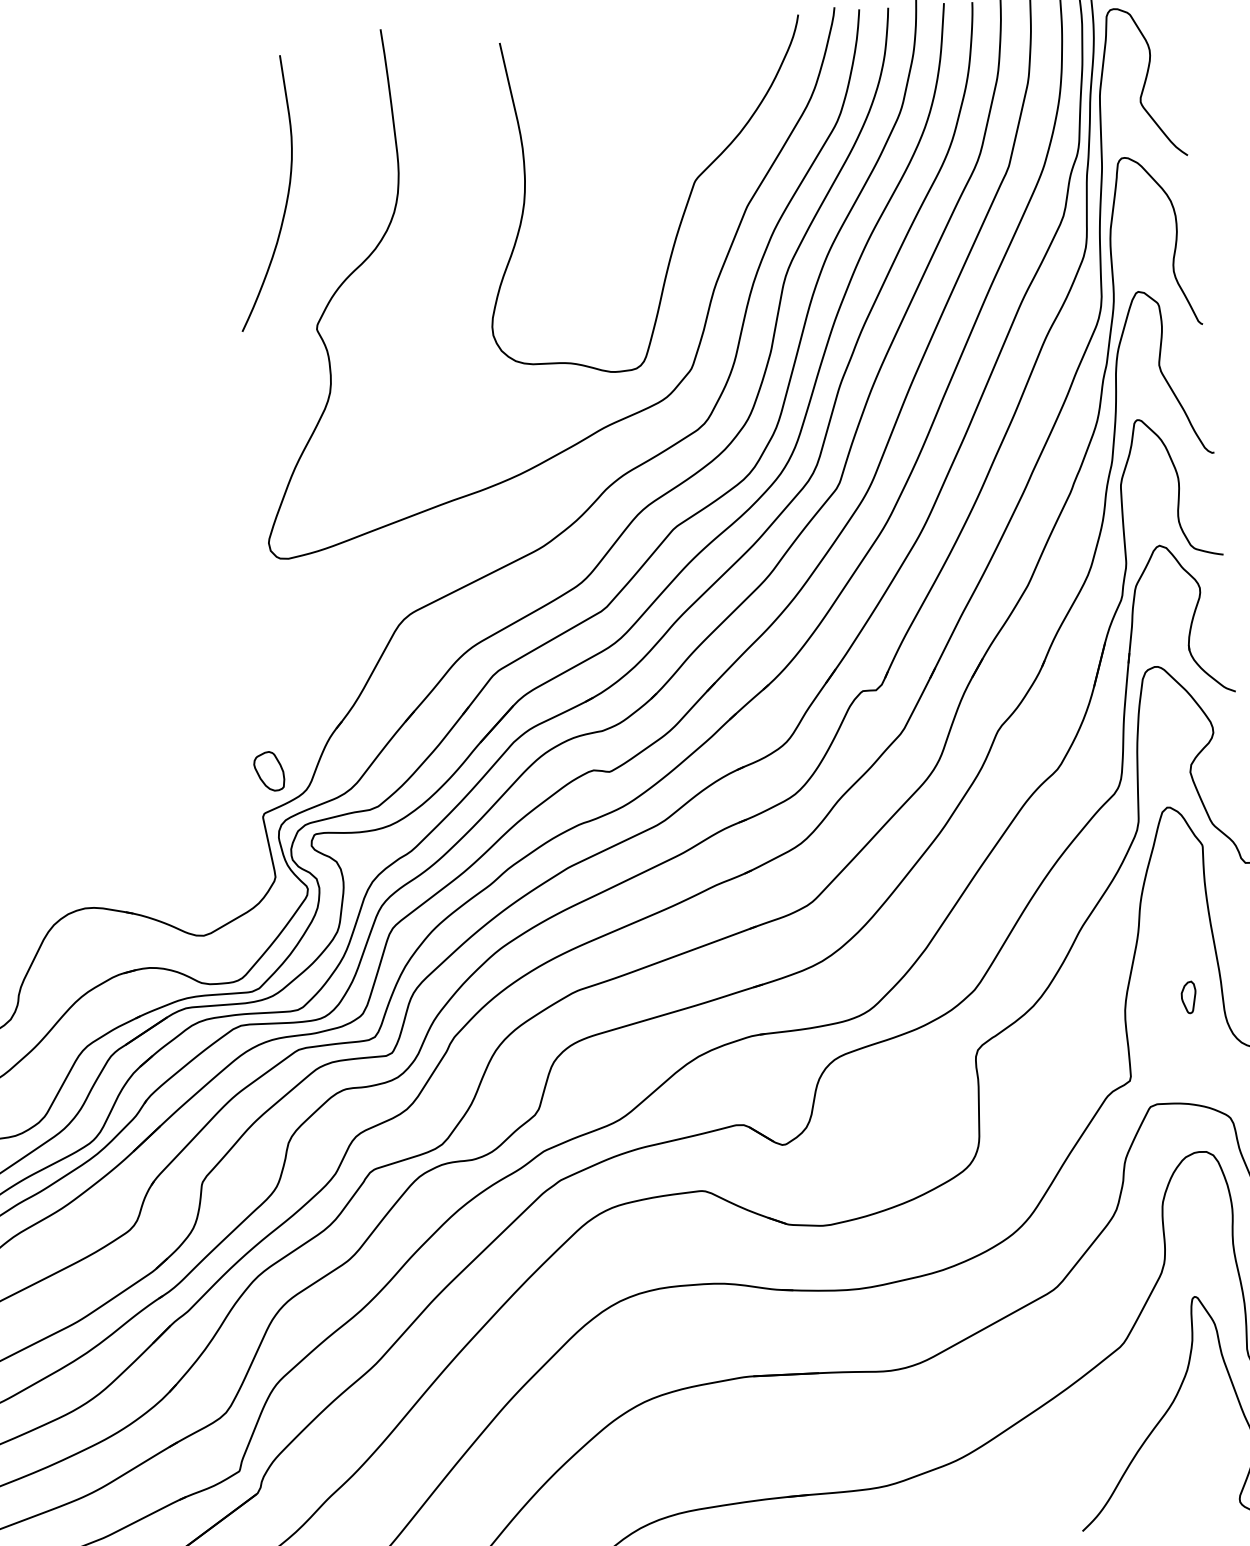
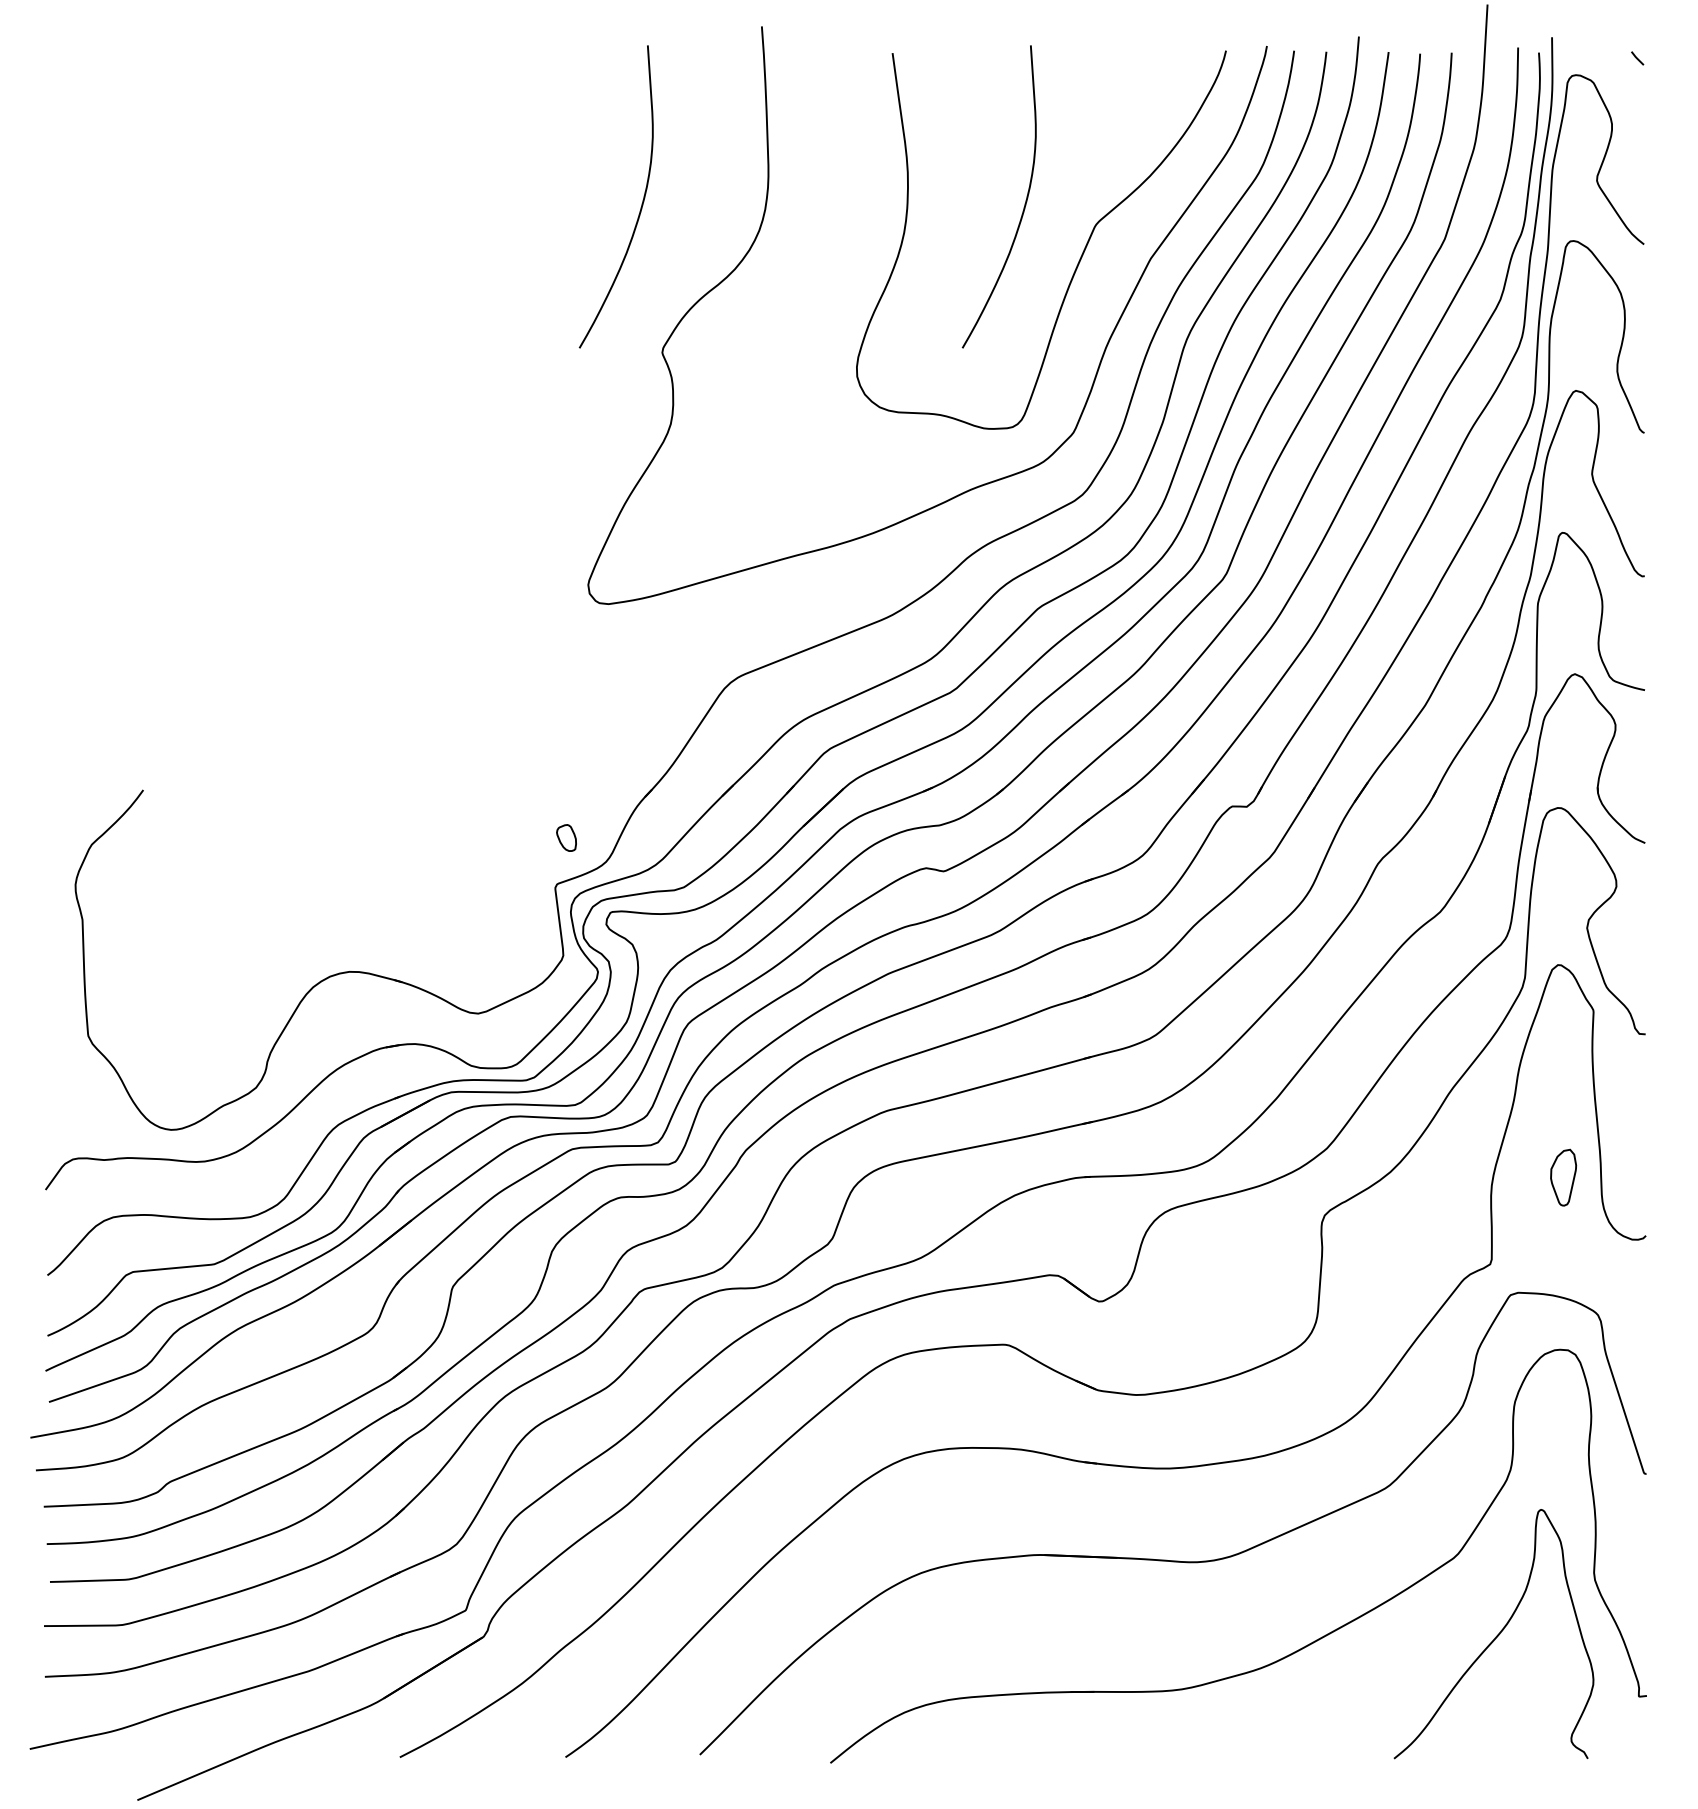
curve: (629, 167) -> (1024, 203), added
part: (269, 771) -> (566, 837), size x0.6
part: (1188, 997) -> (1563, 1177), size x1.6

